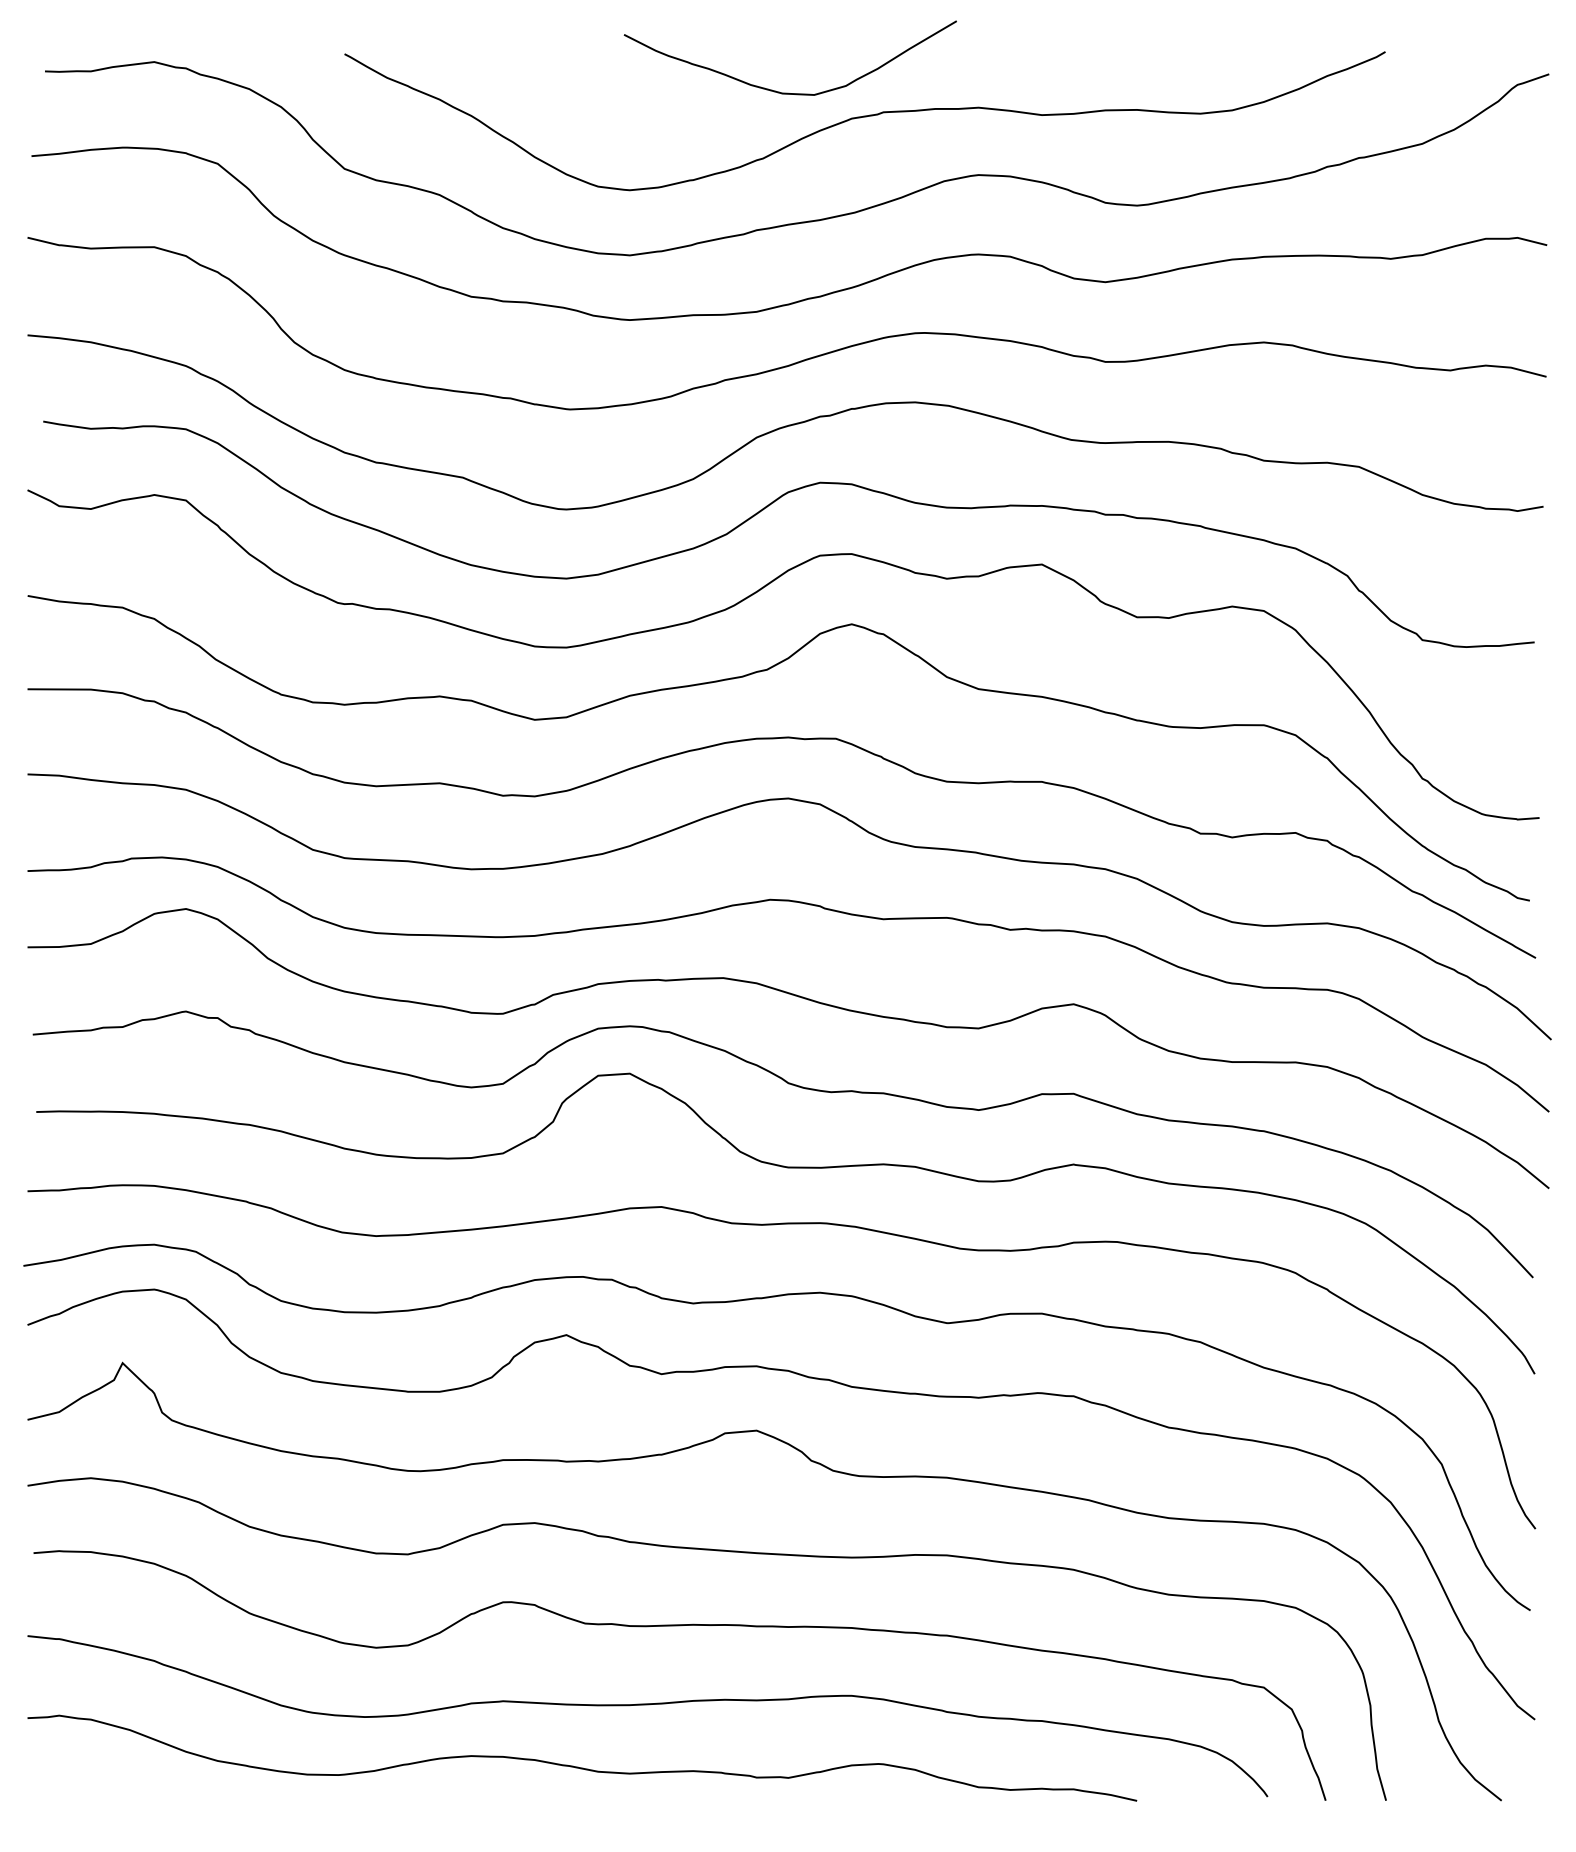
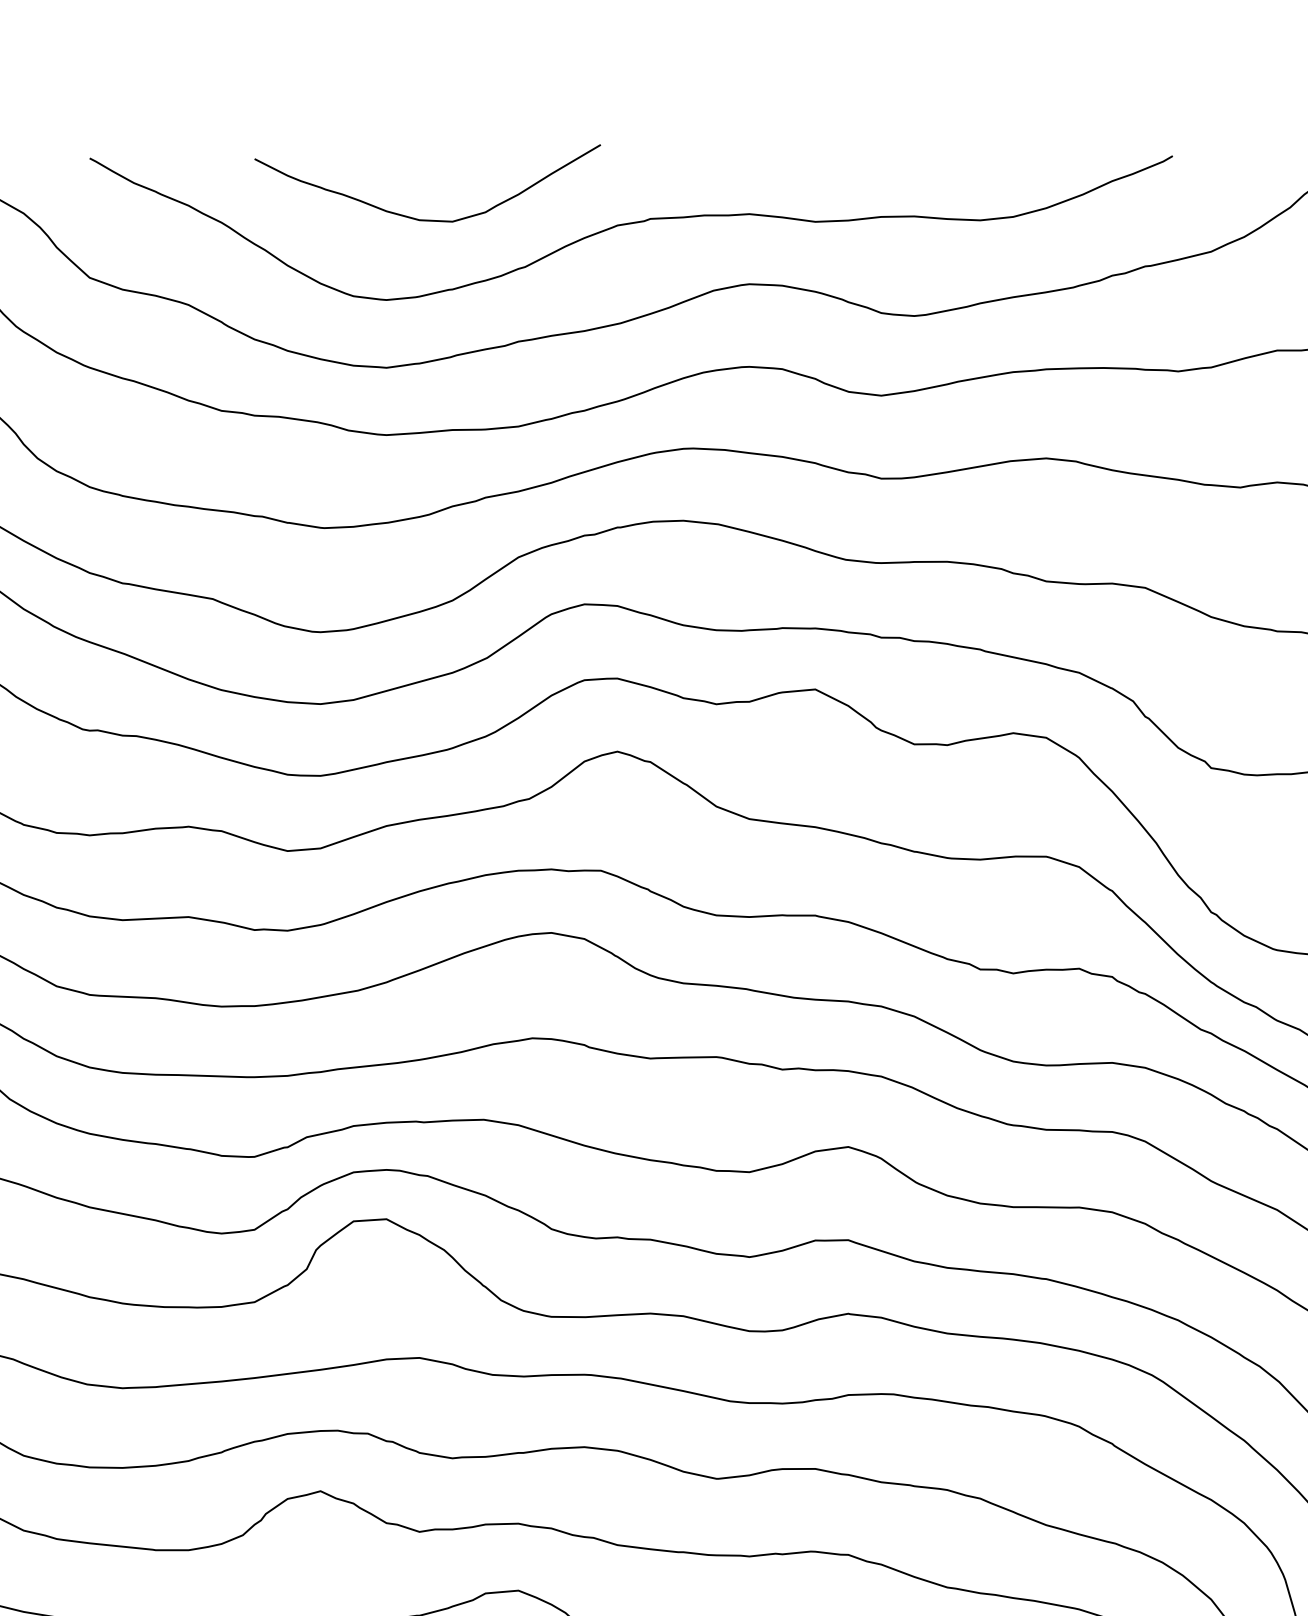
curve: (788, 92) -> (425, 219), moved

